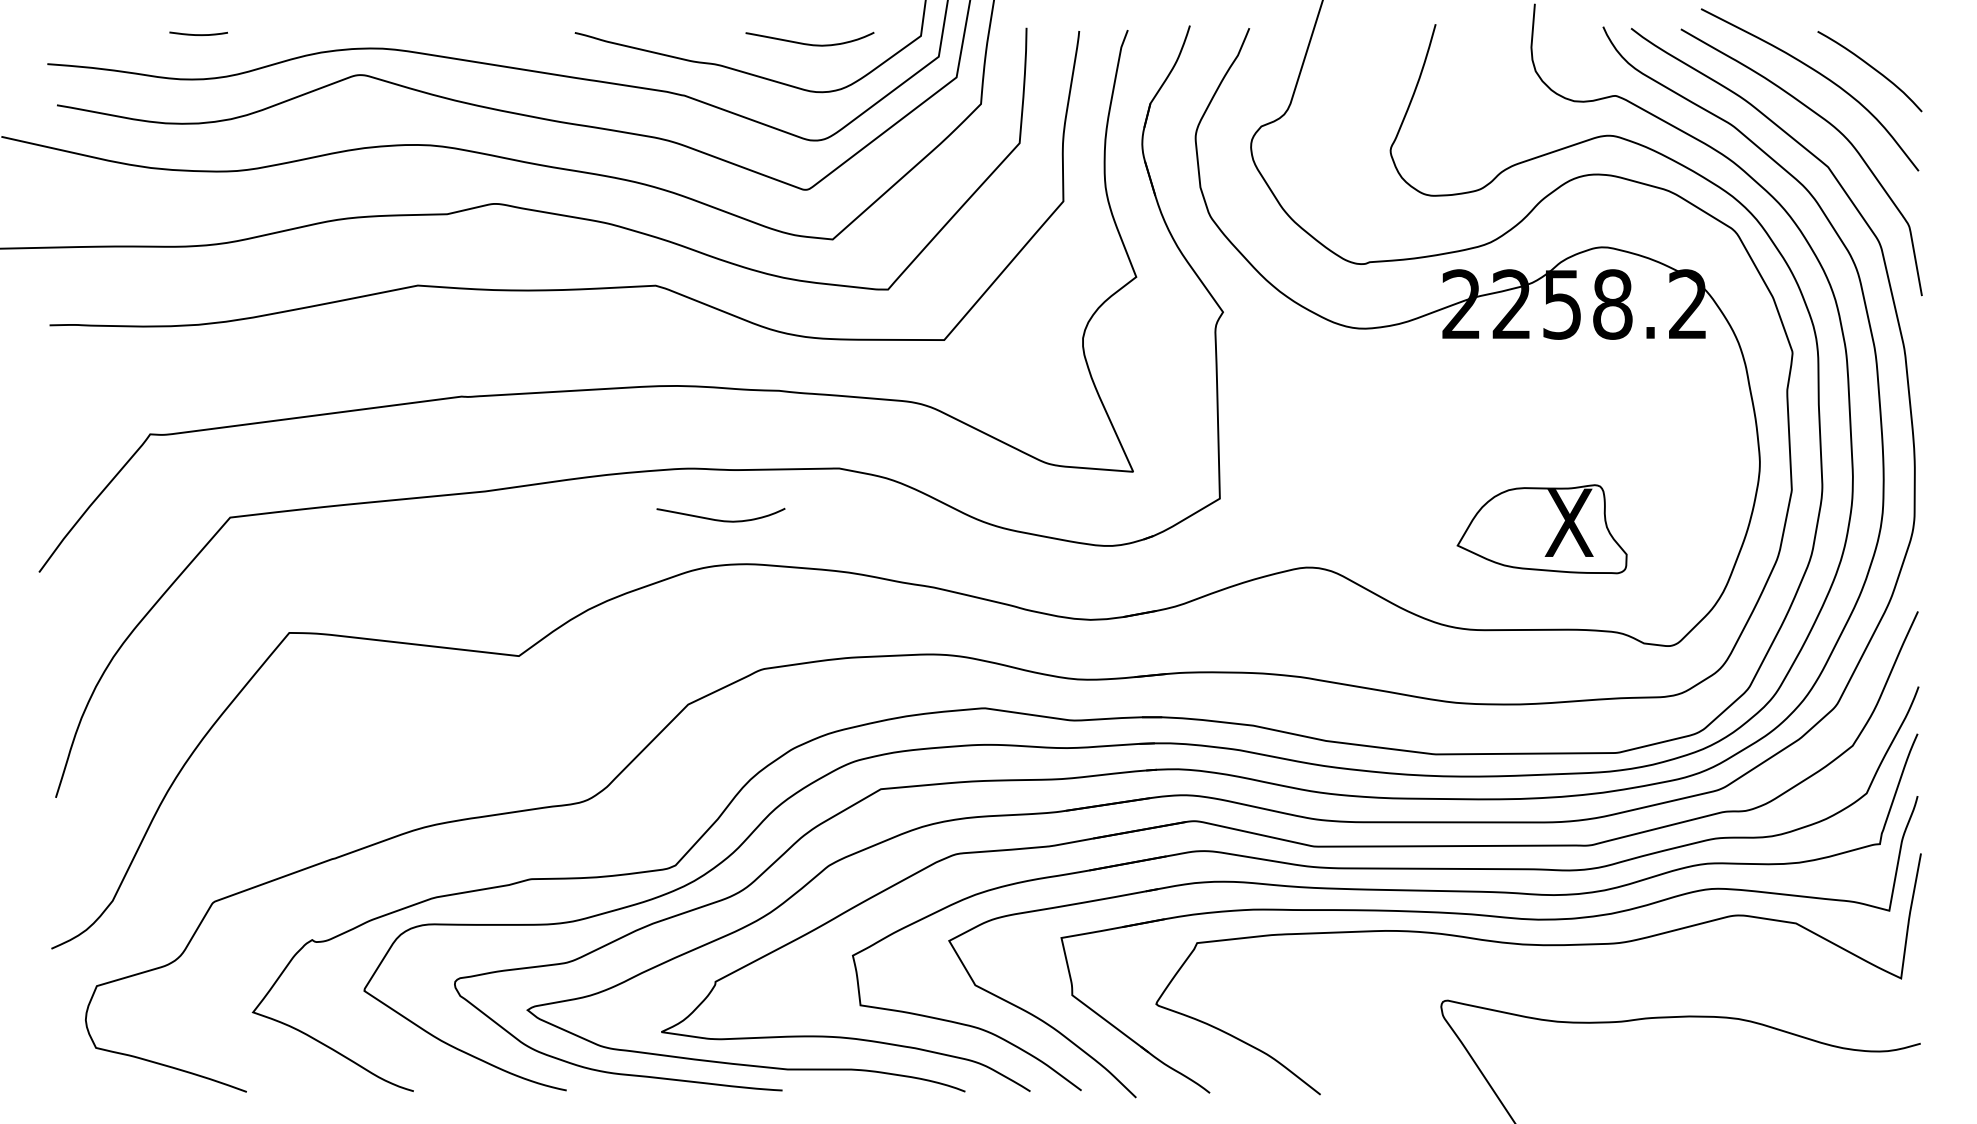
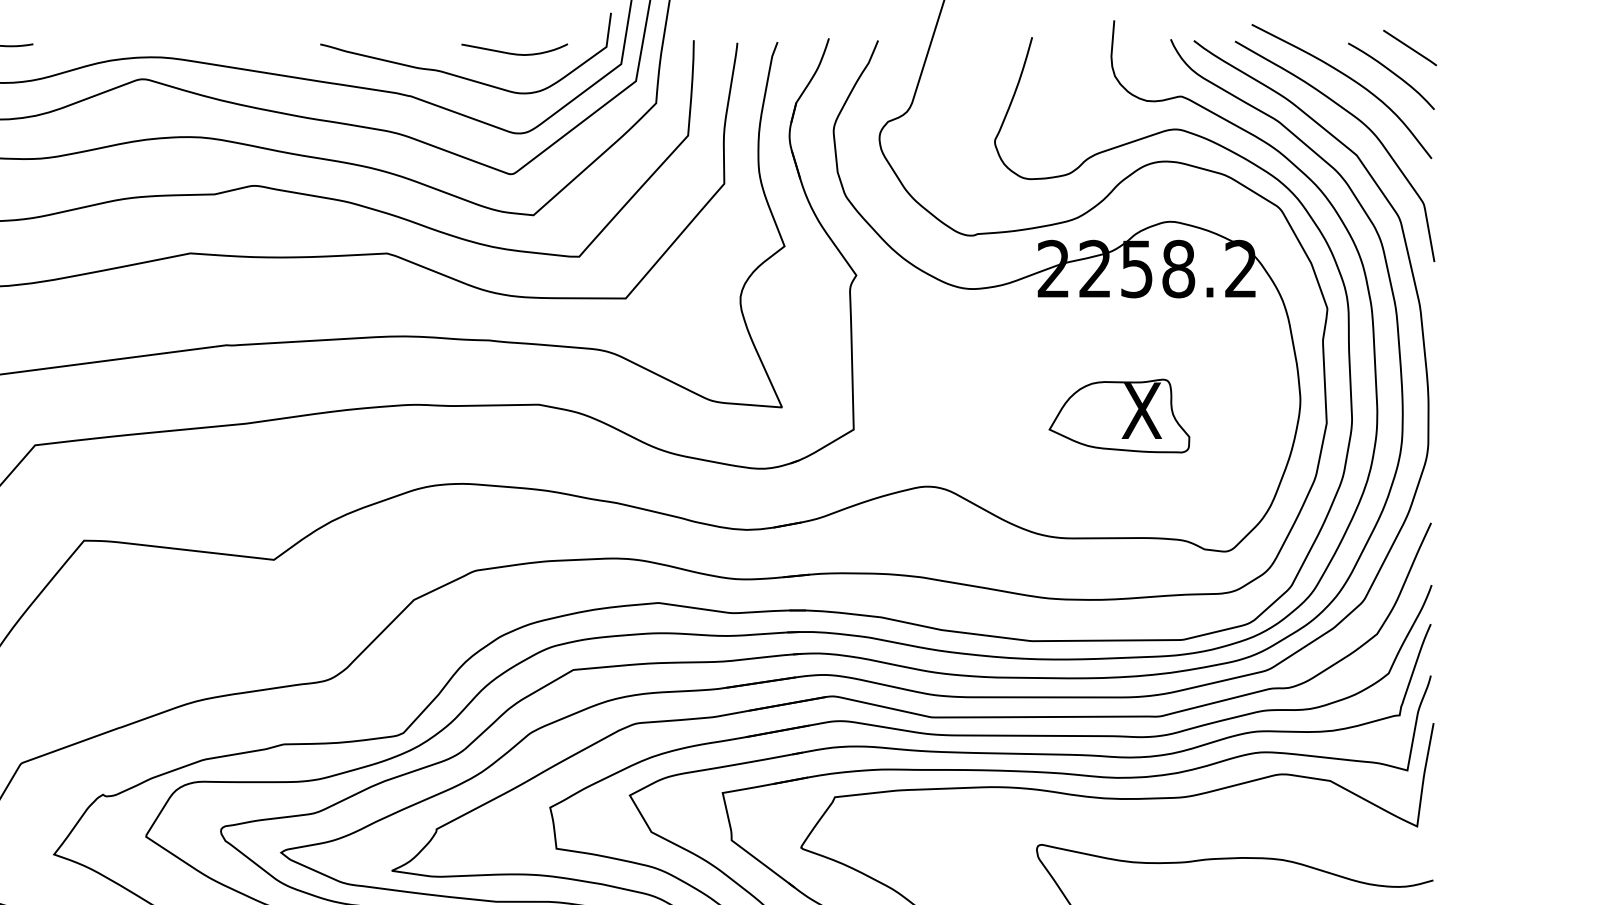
line: (1892, 37) -> (1410, 48), added
curve: (720, 519) -> (440, 446), removed
part: (1541, 529) -> (1118, 416), moved

